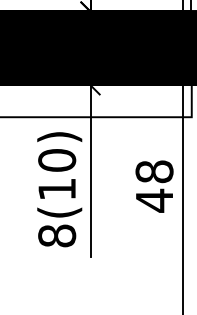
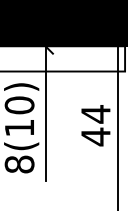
text: (154, 171) -> (95, 114), 48 -> 44

